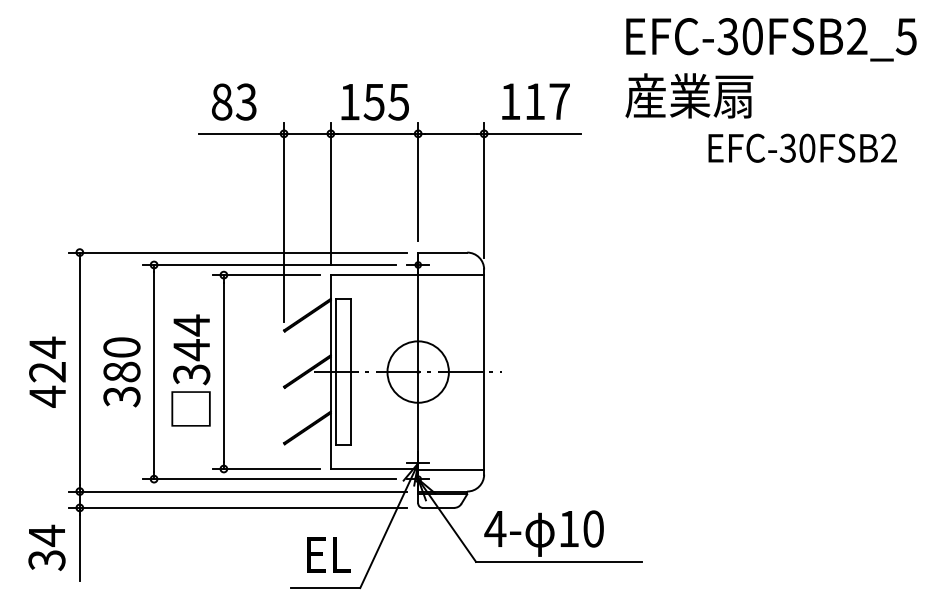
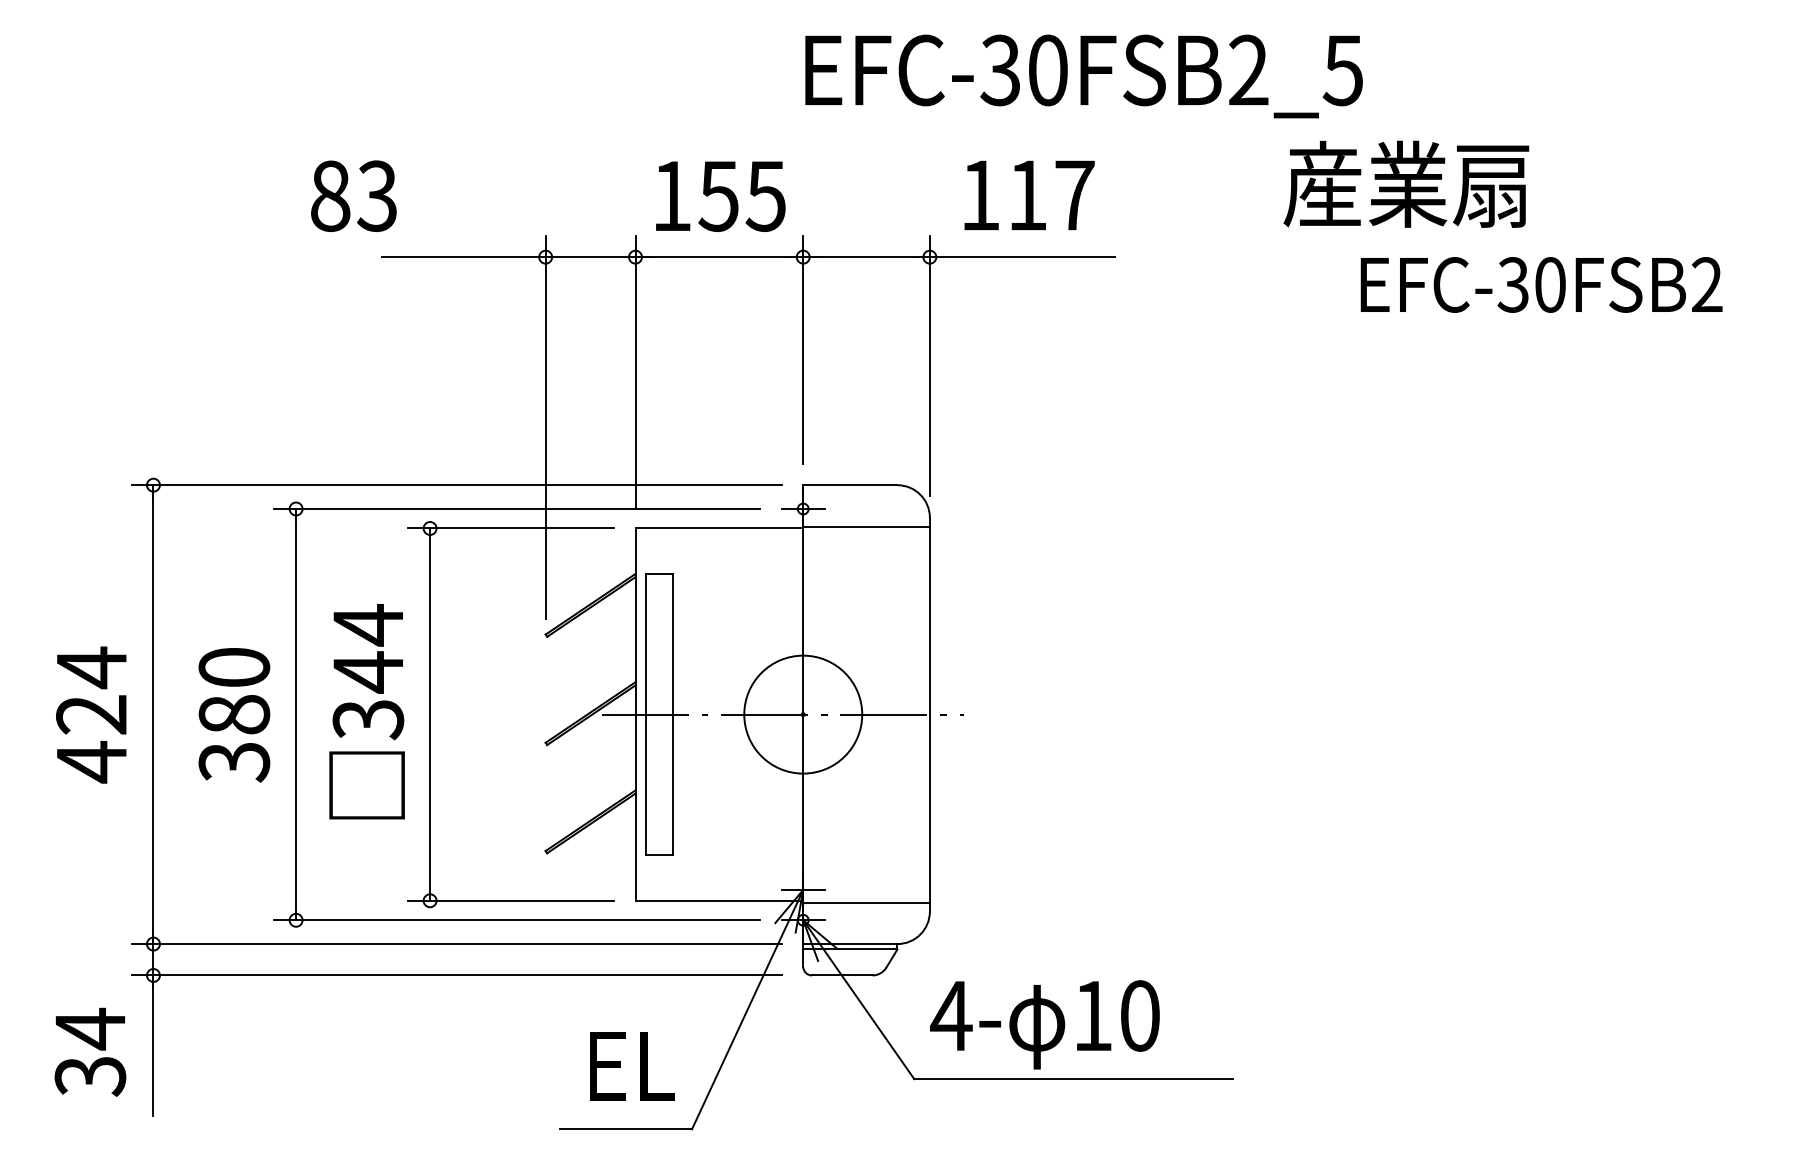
text: (771, 39) -> (1084, 76), moved
text: (689, 95) -> (1406, 183), moved
text: (234, 101) -> (354, 195), moved

